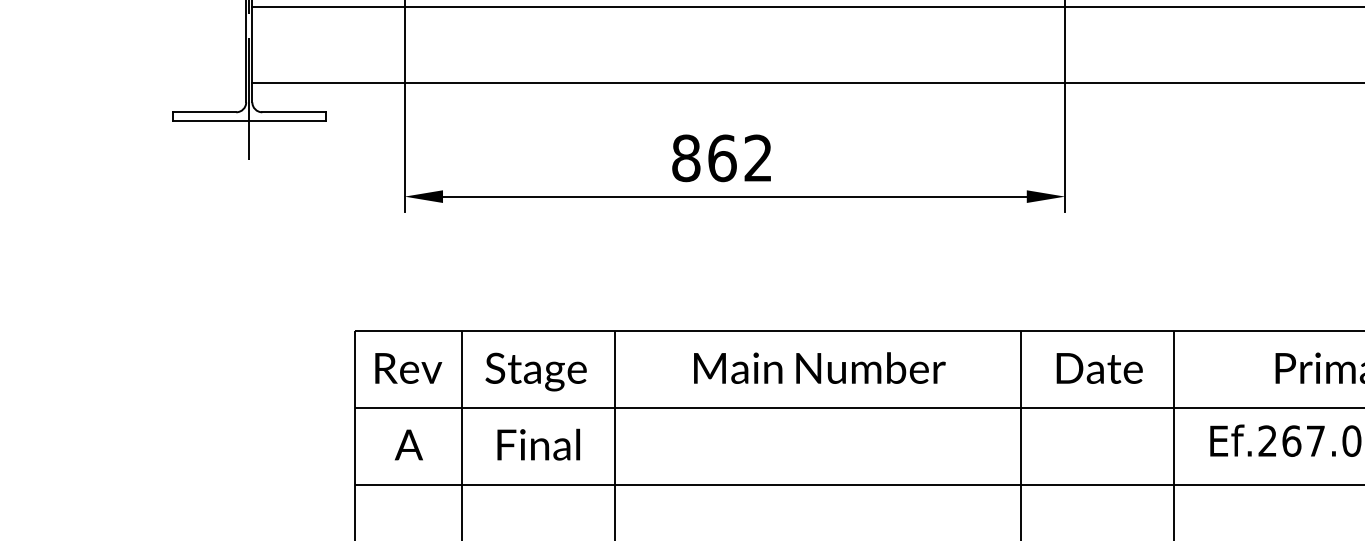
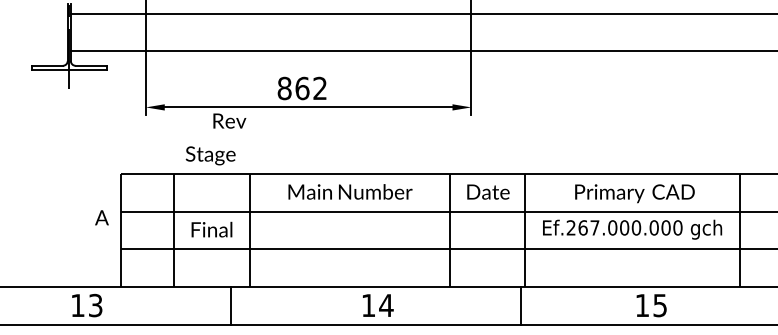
text: (407, 367) -> (229, 120), moved
text: (535, 371) -> (210, 155), moved
text: (407, 444) -> (101, 217), moved

